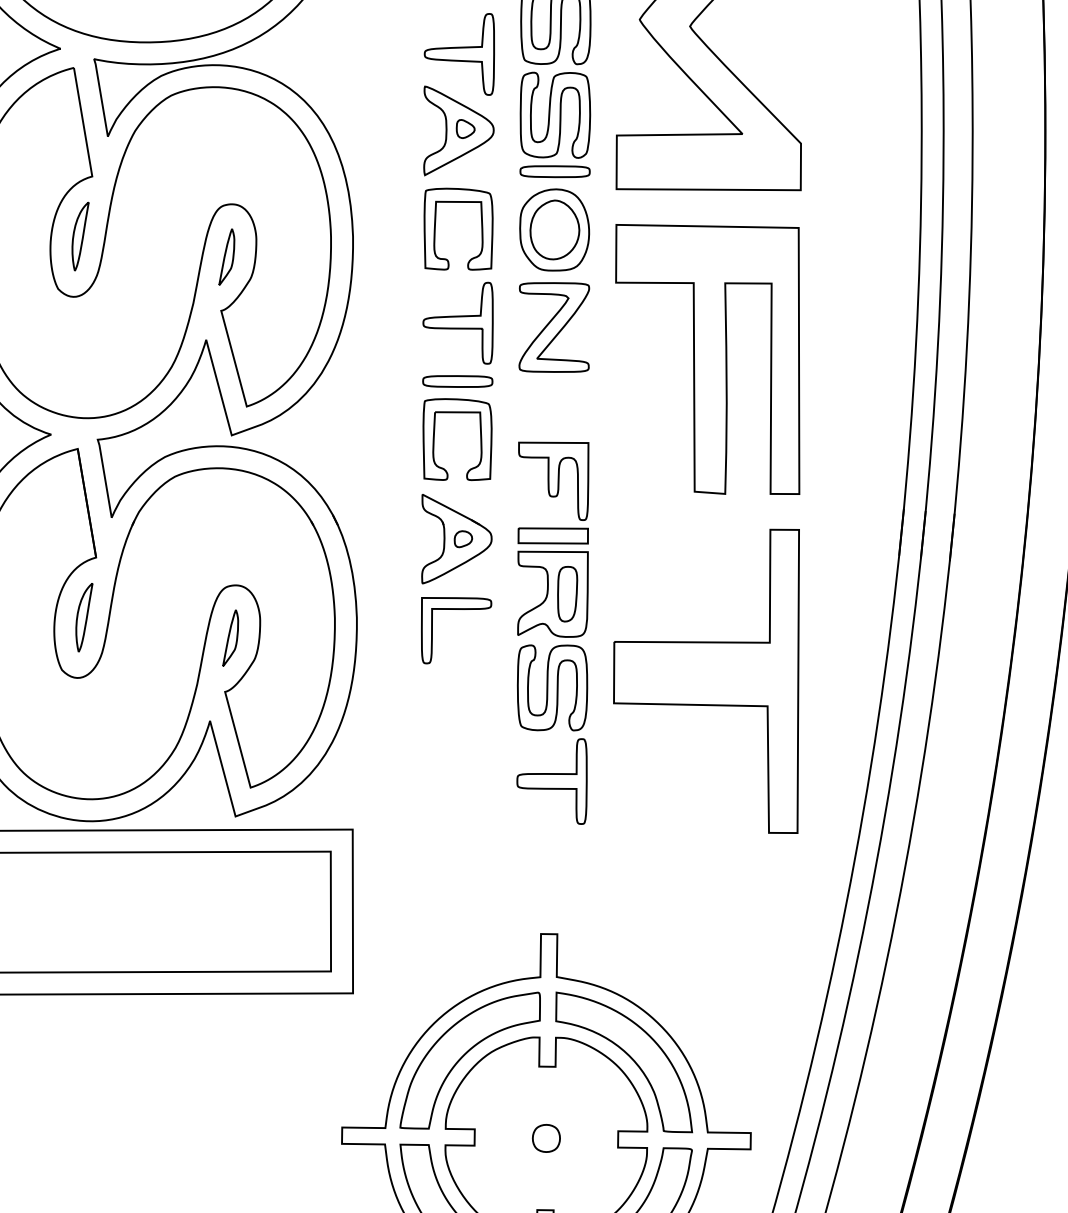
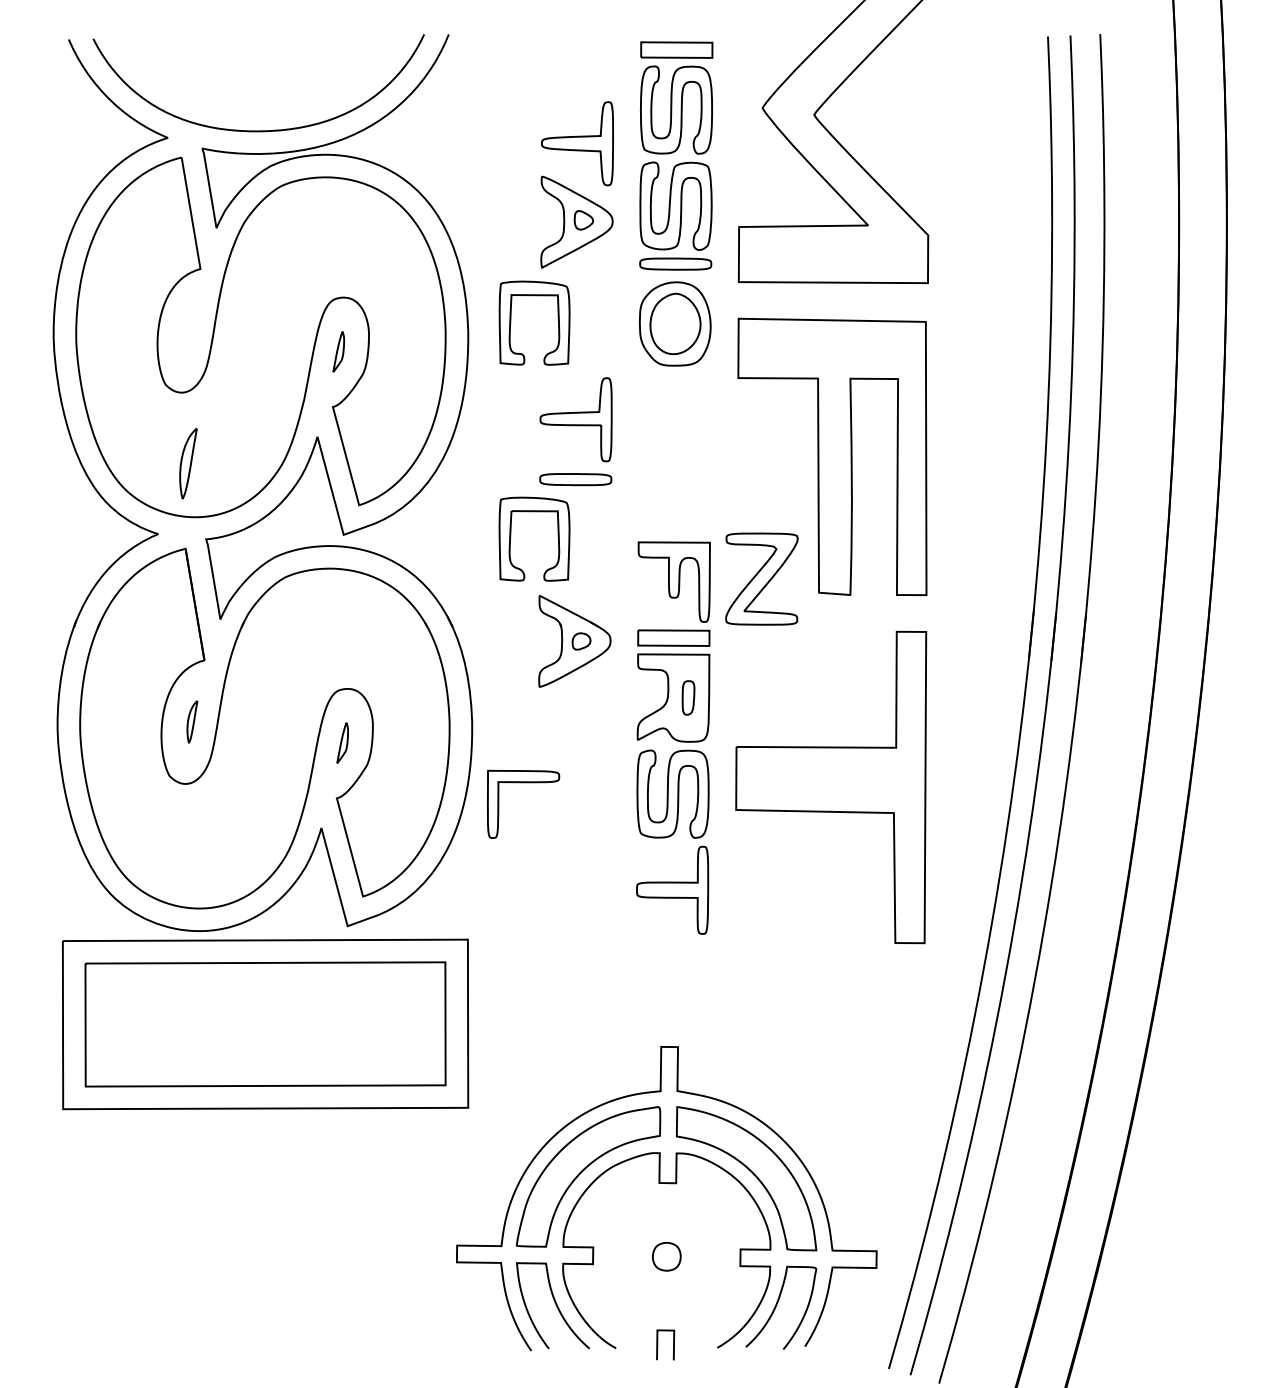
part: (436, 228) -> (511, 322), moved
part: (80, 236) -> (188, 463), moved
part: (226, 256) -> (338, 351), size x0.7
part: (553, 326) -> (761, 578), moved
part: (435, 436) -> (511, 536), moved
part: (567, 593) -> (688, 697), size x0.6
part: (456, 610) -> (523, 783), moved
part: (84, 617) -> (192, 721), size x0.6
part: (230, 637) -> (342, 742), size x0.7

